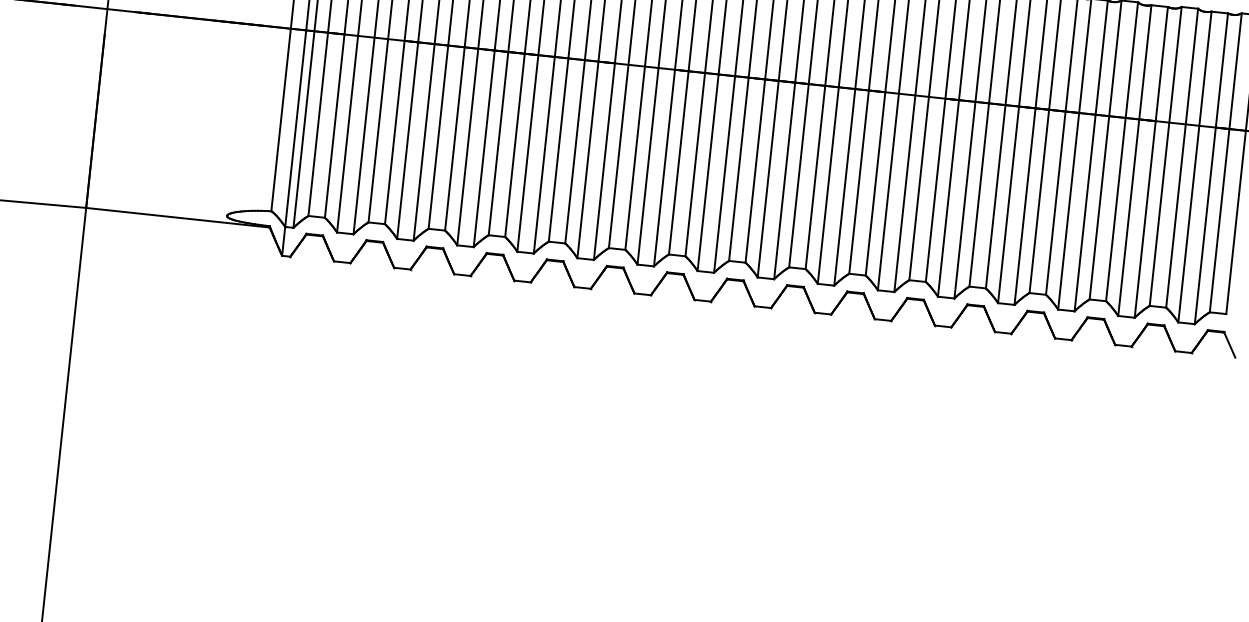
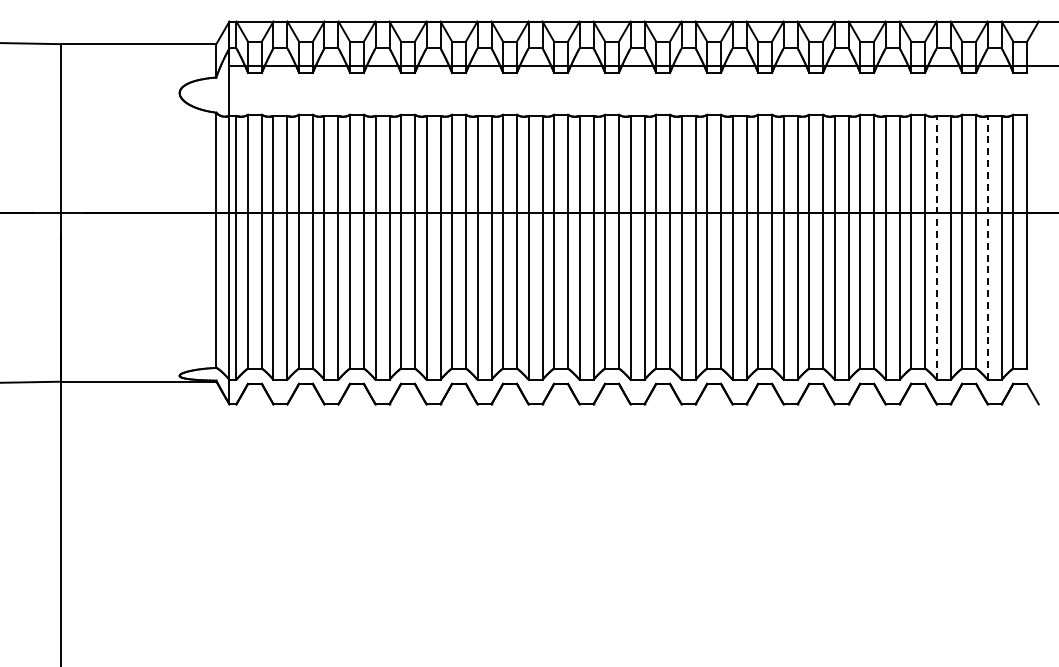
line: (1134, 160) -> (936, 247), solid -> dashed
line: (1194, 166) -> (987, 247), solid -> dashed

